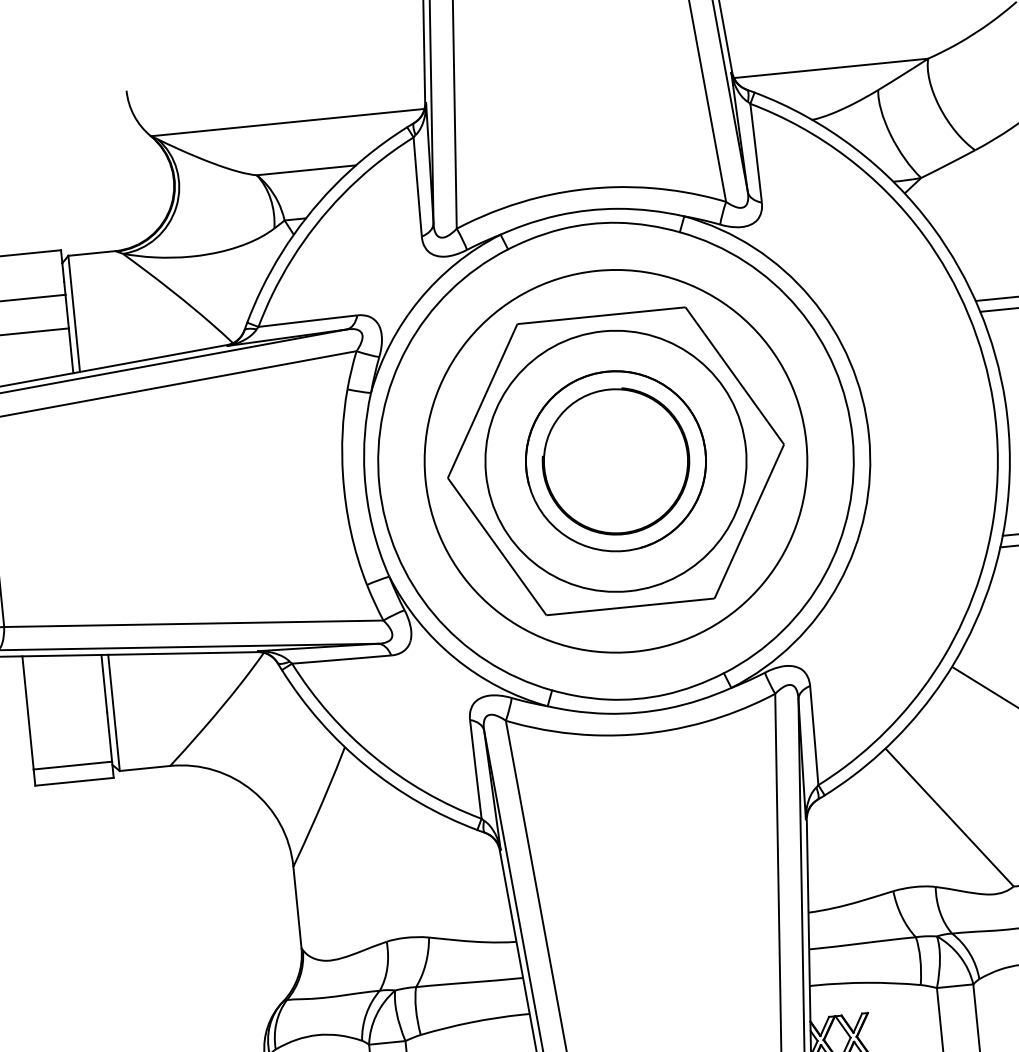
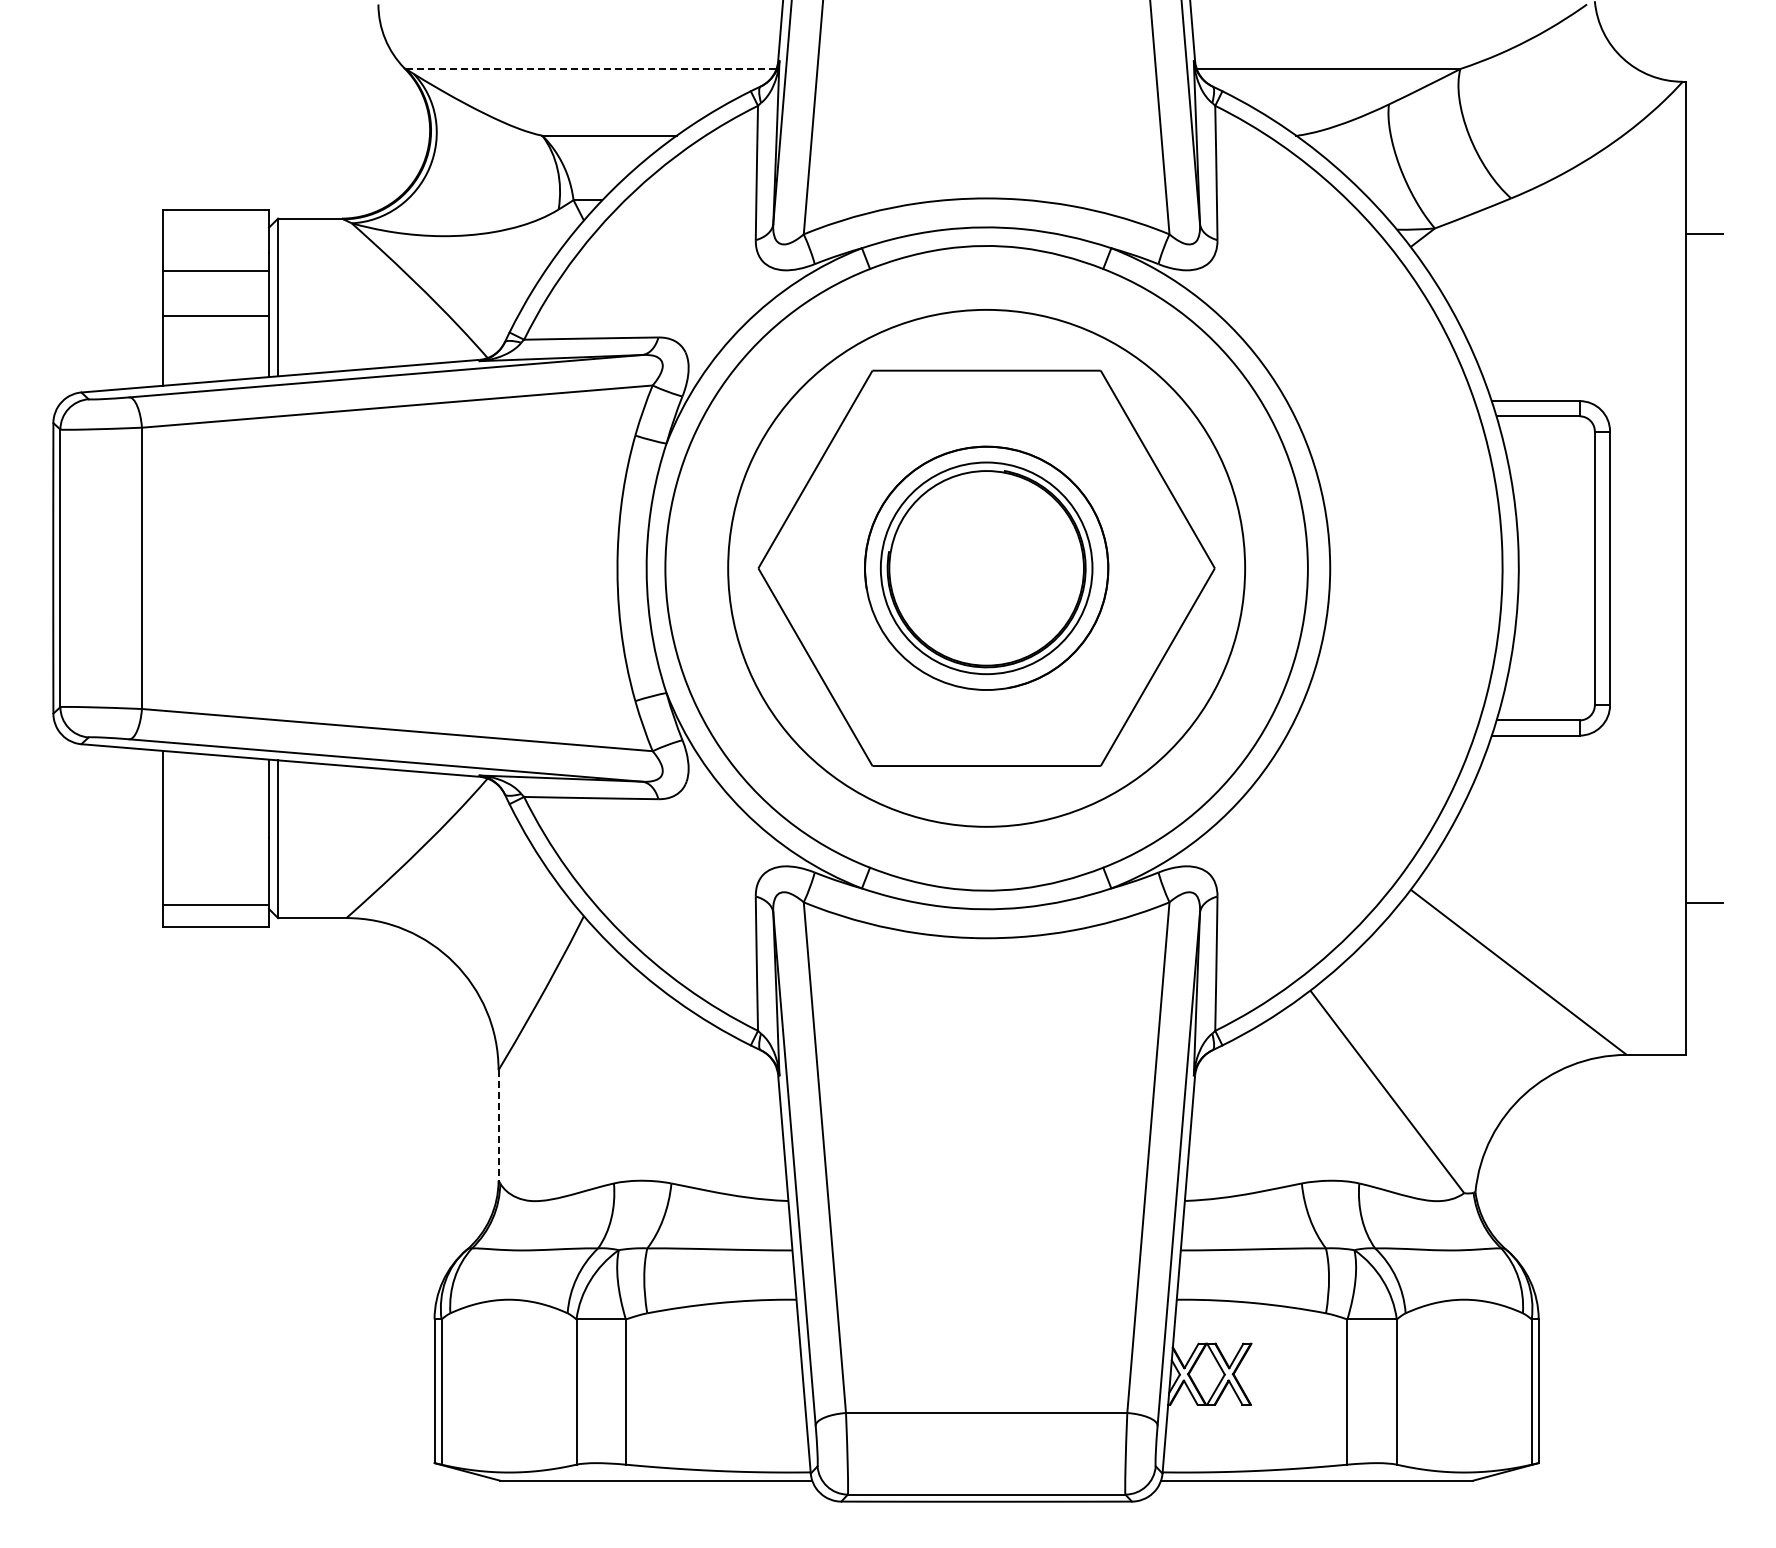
line: (287, 122) -> (590, 68), solid -> dashed
circle: (615, 460) -> (986, 567), size x0.6
line: (297, 907) -> (498, 1125), solid -> dashed

